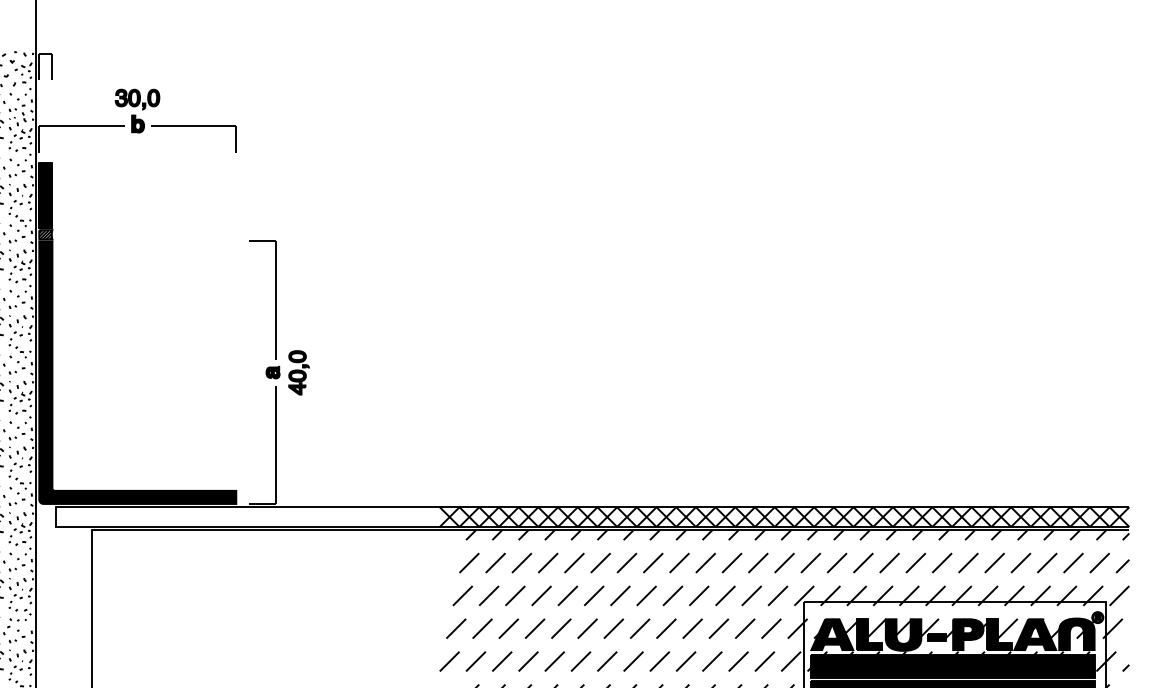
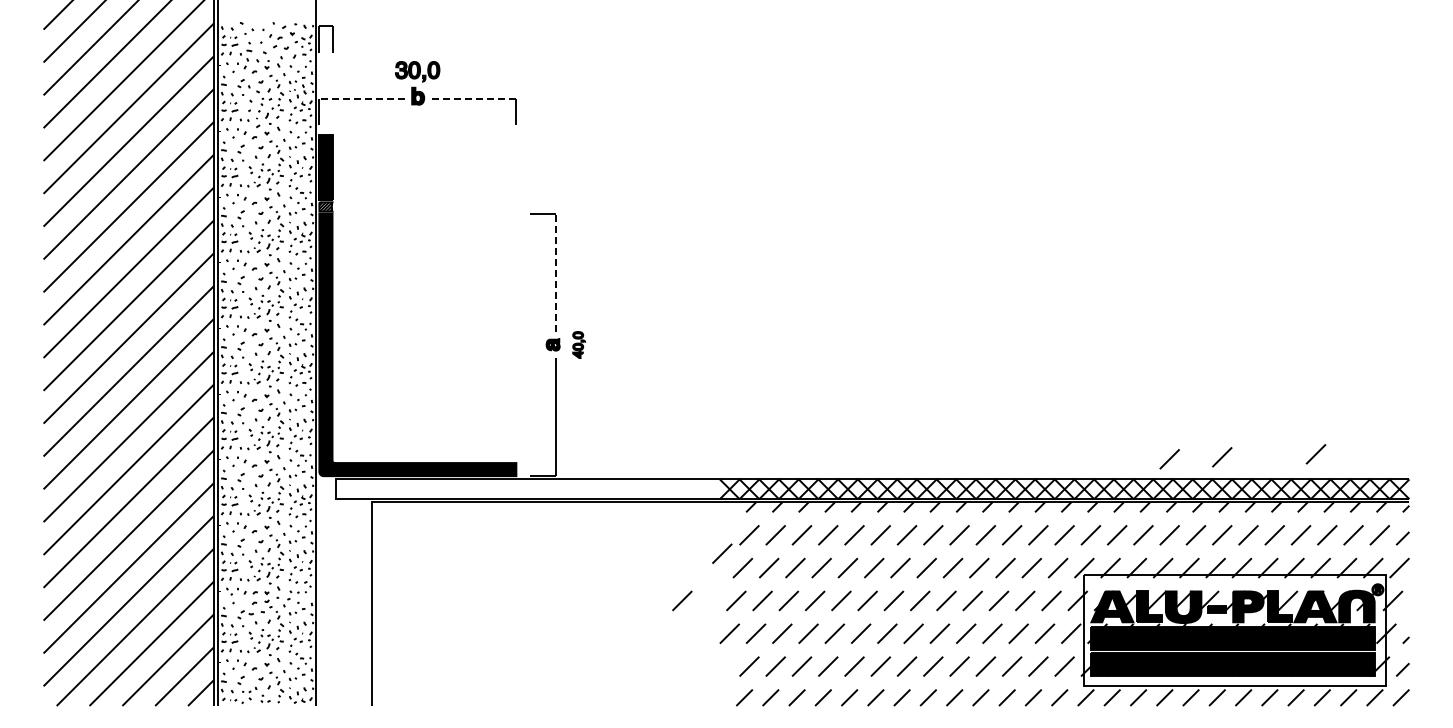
line: (82, 126) -> (362, 98), solid -> dashed
line: (193, 126) -> (473, 98), solid -> dashed
line: (275, 300) -> (555, 272), solid -> dashed
part: (298, 372) -> (578, 344), size x0.6
line: (1035, 482) -> (1315, 454), added
line: (942, 485) -> (1222, 457), added
line: (889, 487) -> (1169, 459), added
line: (442, 581) -> (722, 553), added
line: (402, 628) -> (682, 600), added

